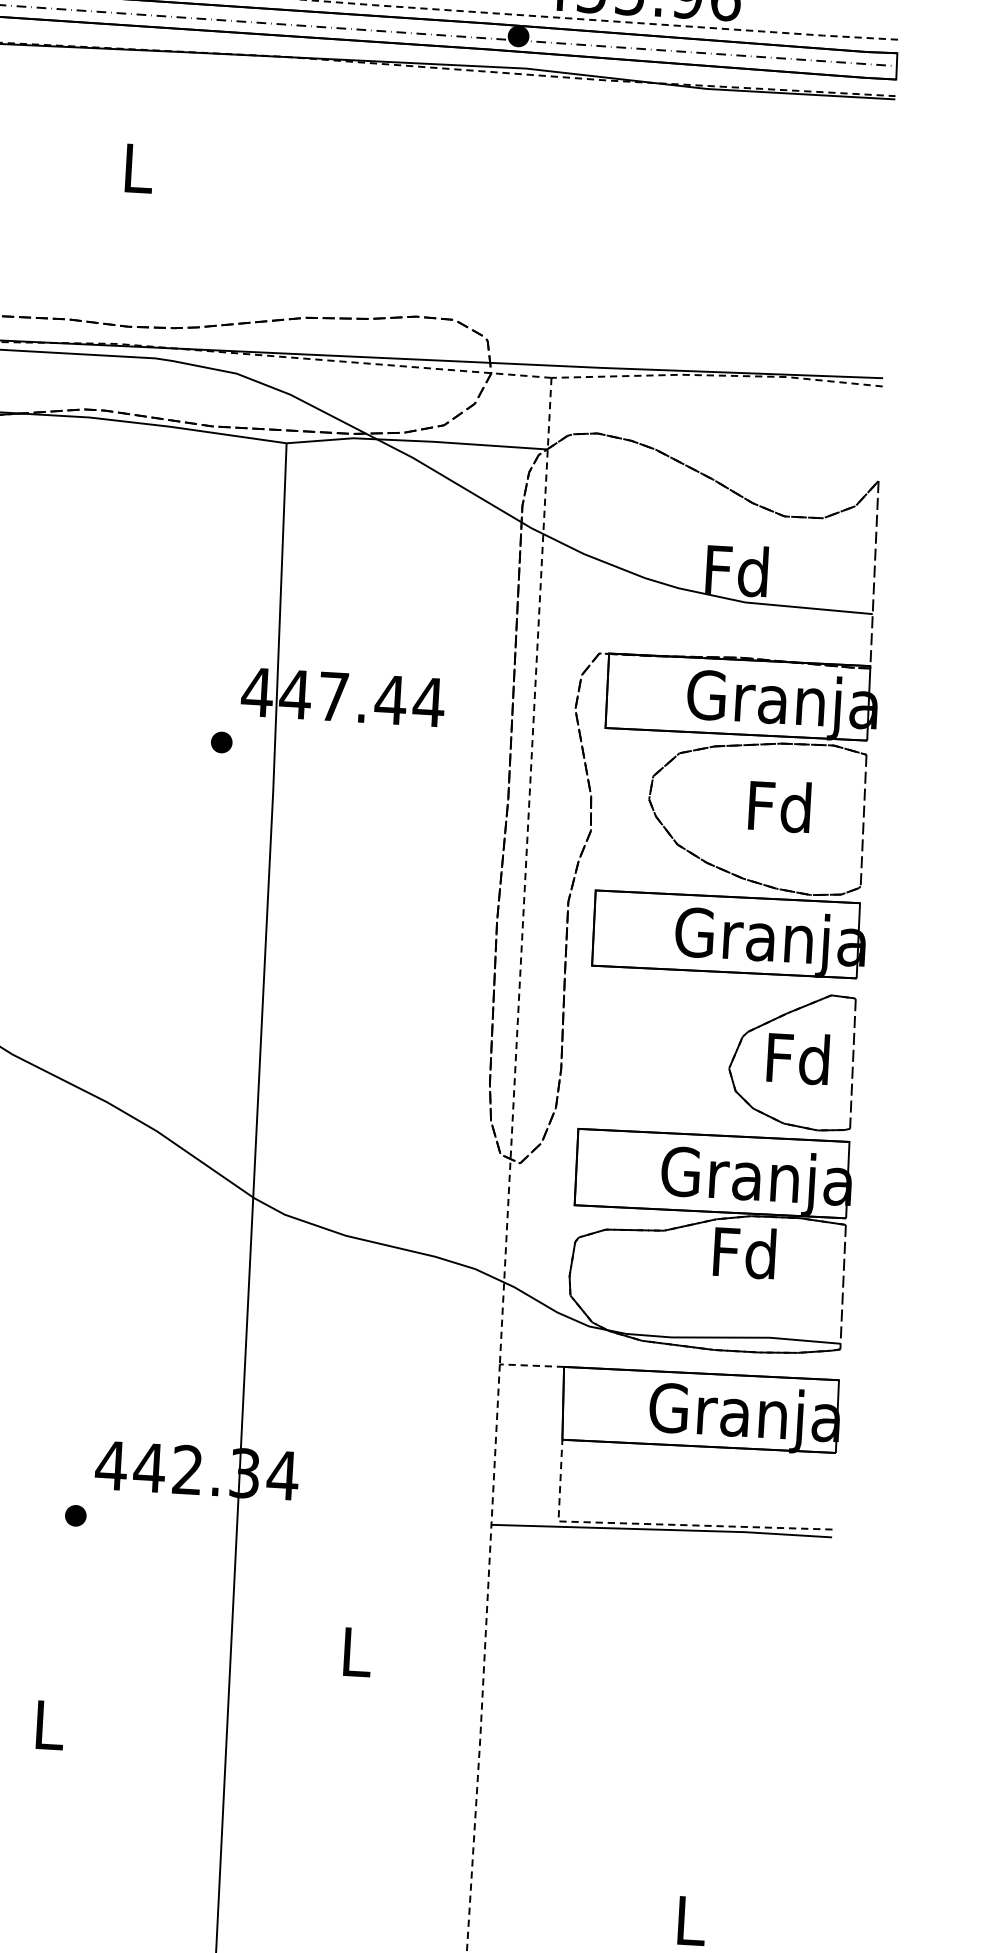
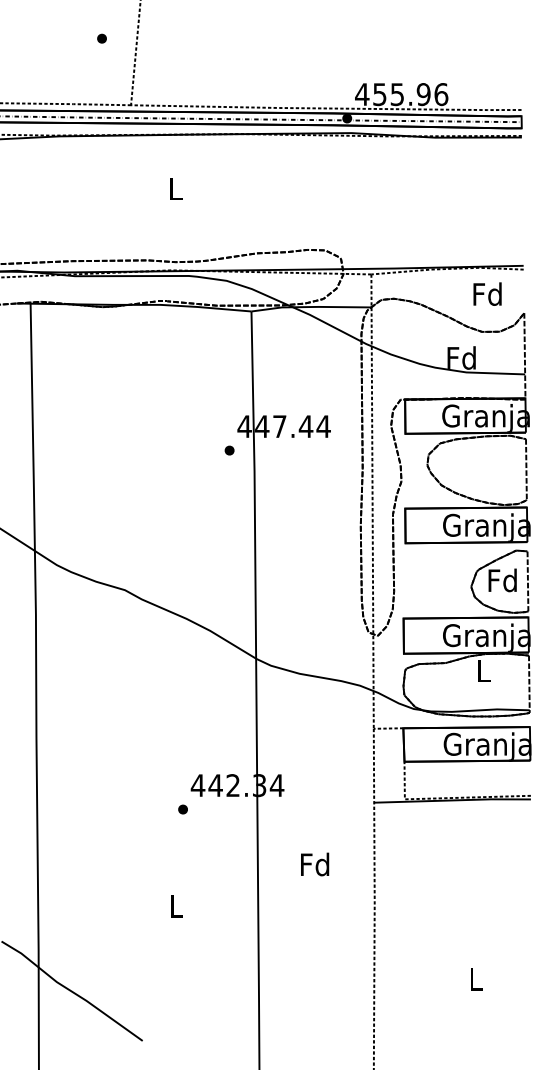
text: (779, 804) -> (487, 293), moved
text: (745, 1251) -> (483, 670), Fd -> L
text: (356, 1651) -> (315, 864), L -> Fd

